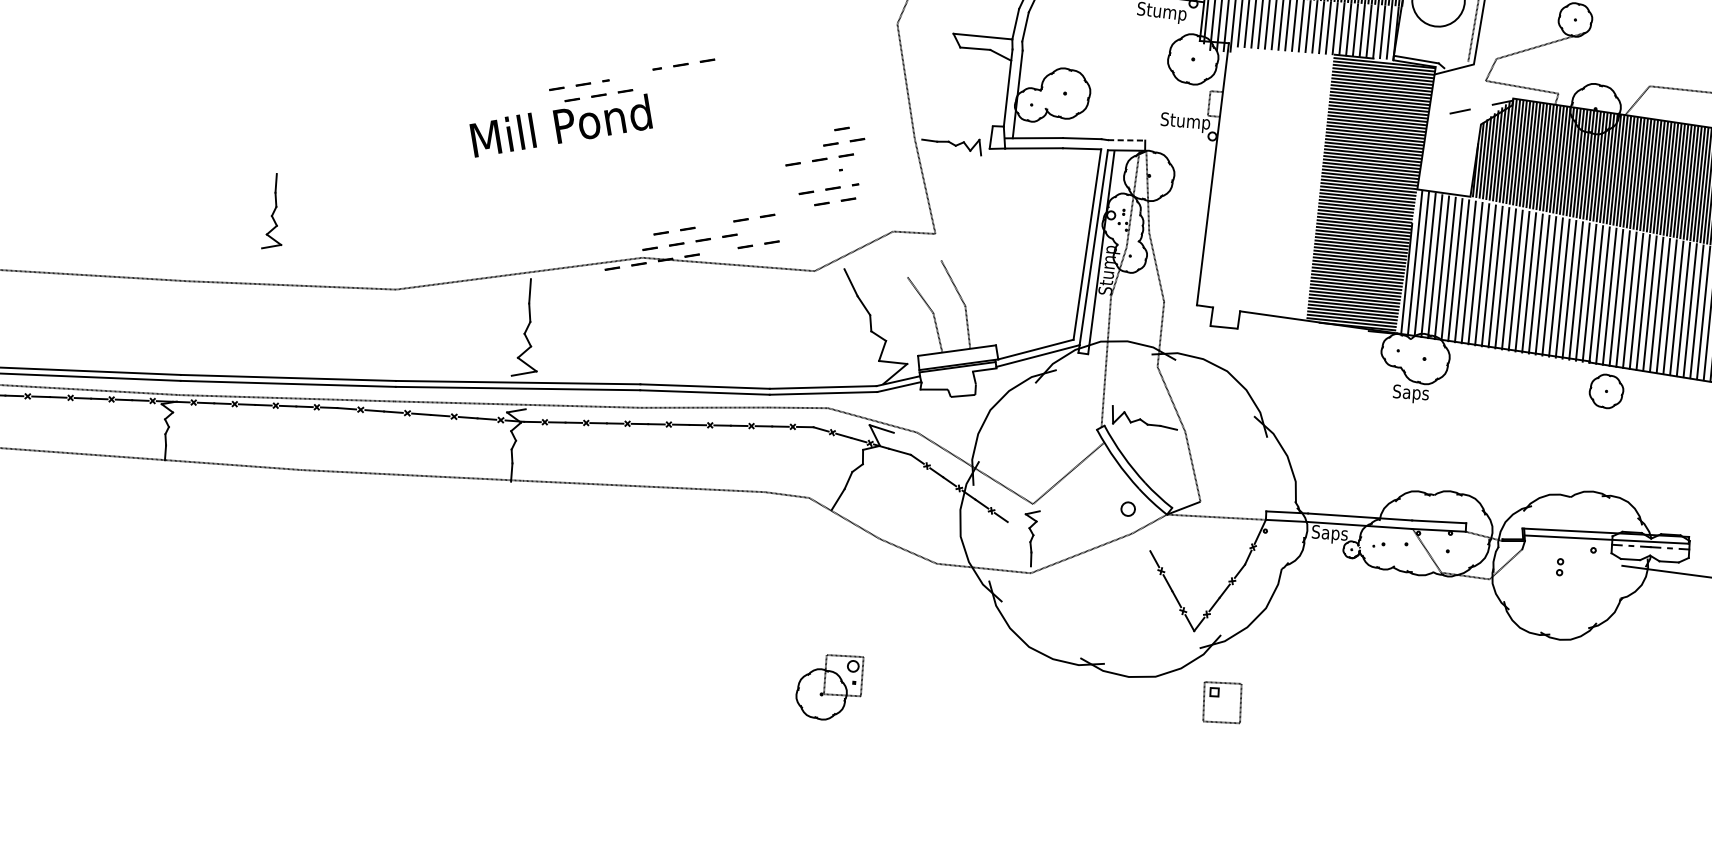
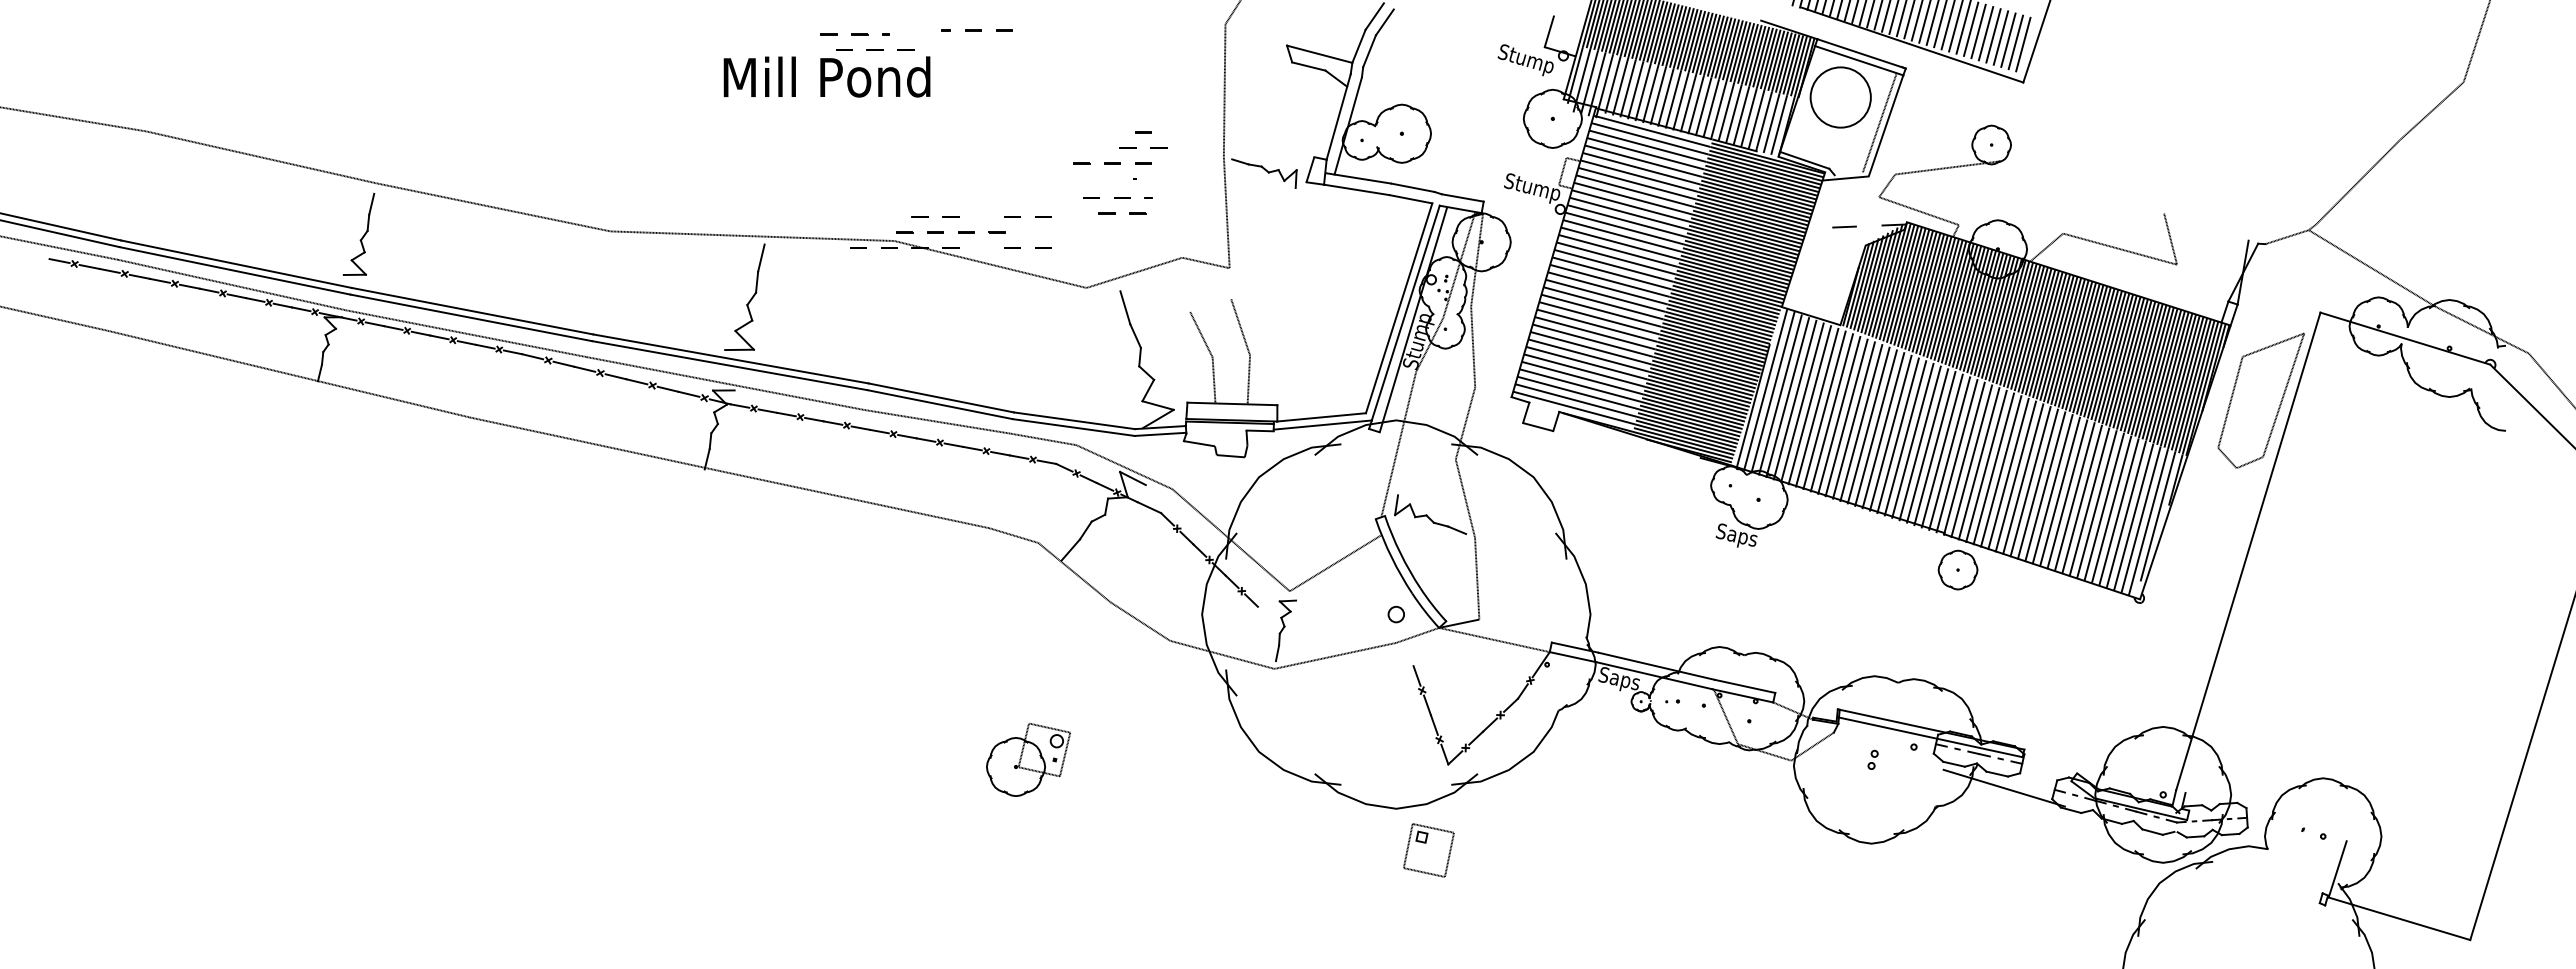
line: (1127, 140) -> (1463, 198), dashed -> solid
hatch: (1265, 180) -> (1612, 269), added
part: (269, 210) -> (359, 233), moved
part: (1222, 702) -> (1428, 850), moved

